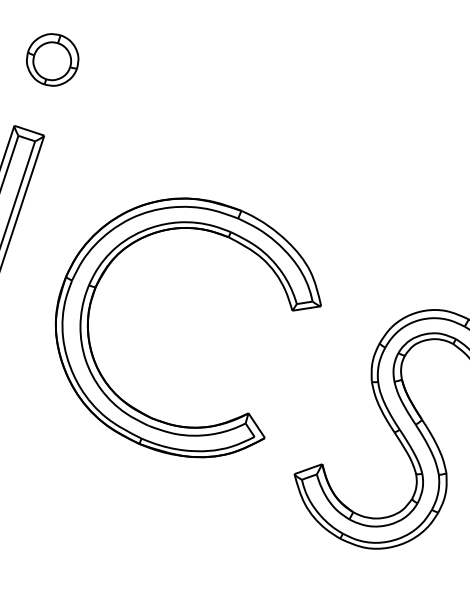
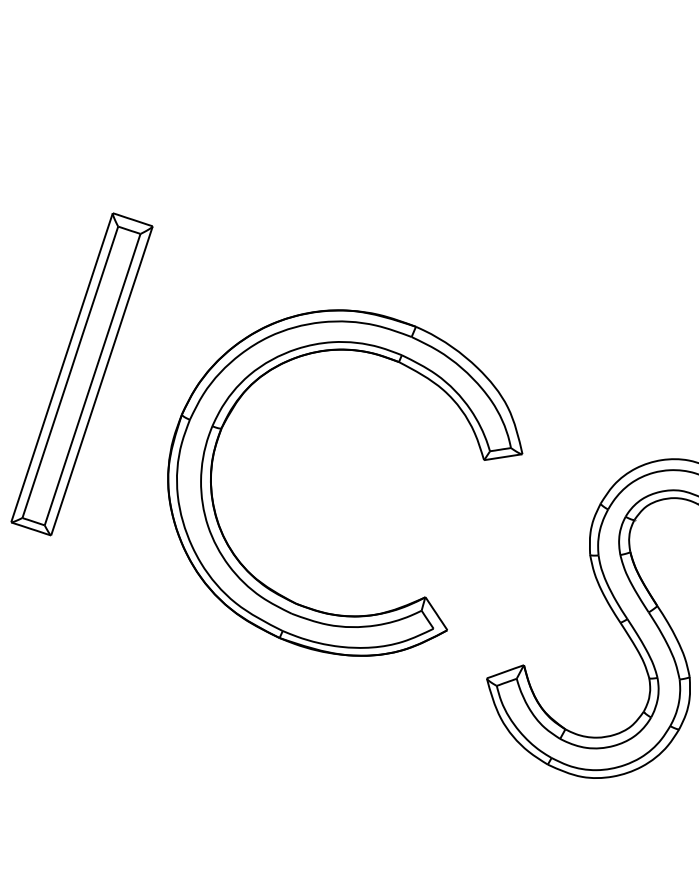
part: (52, 59) -> (163, 124), removed

